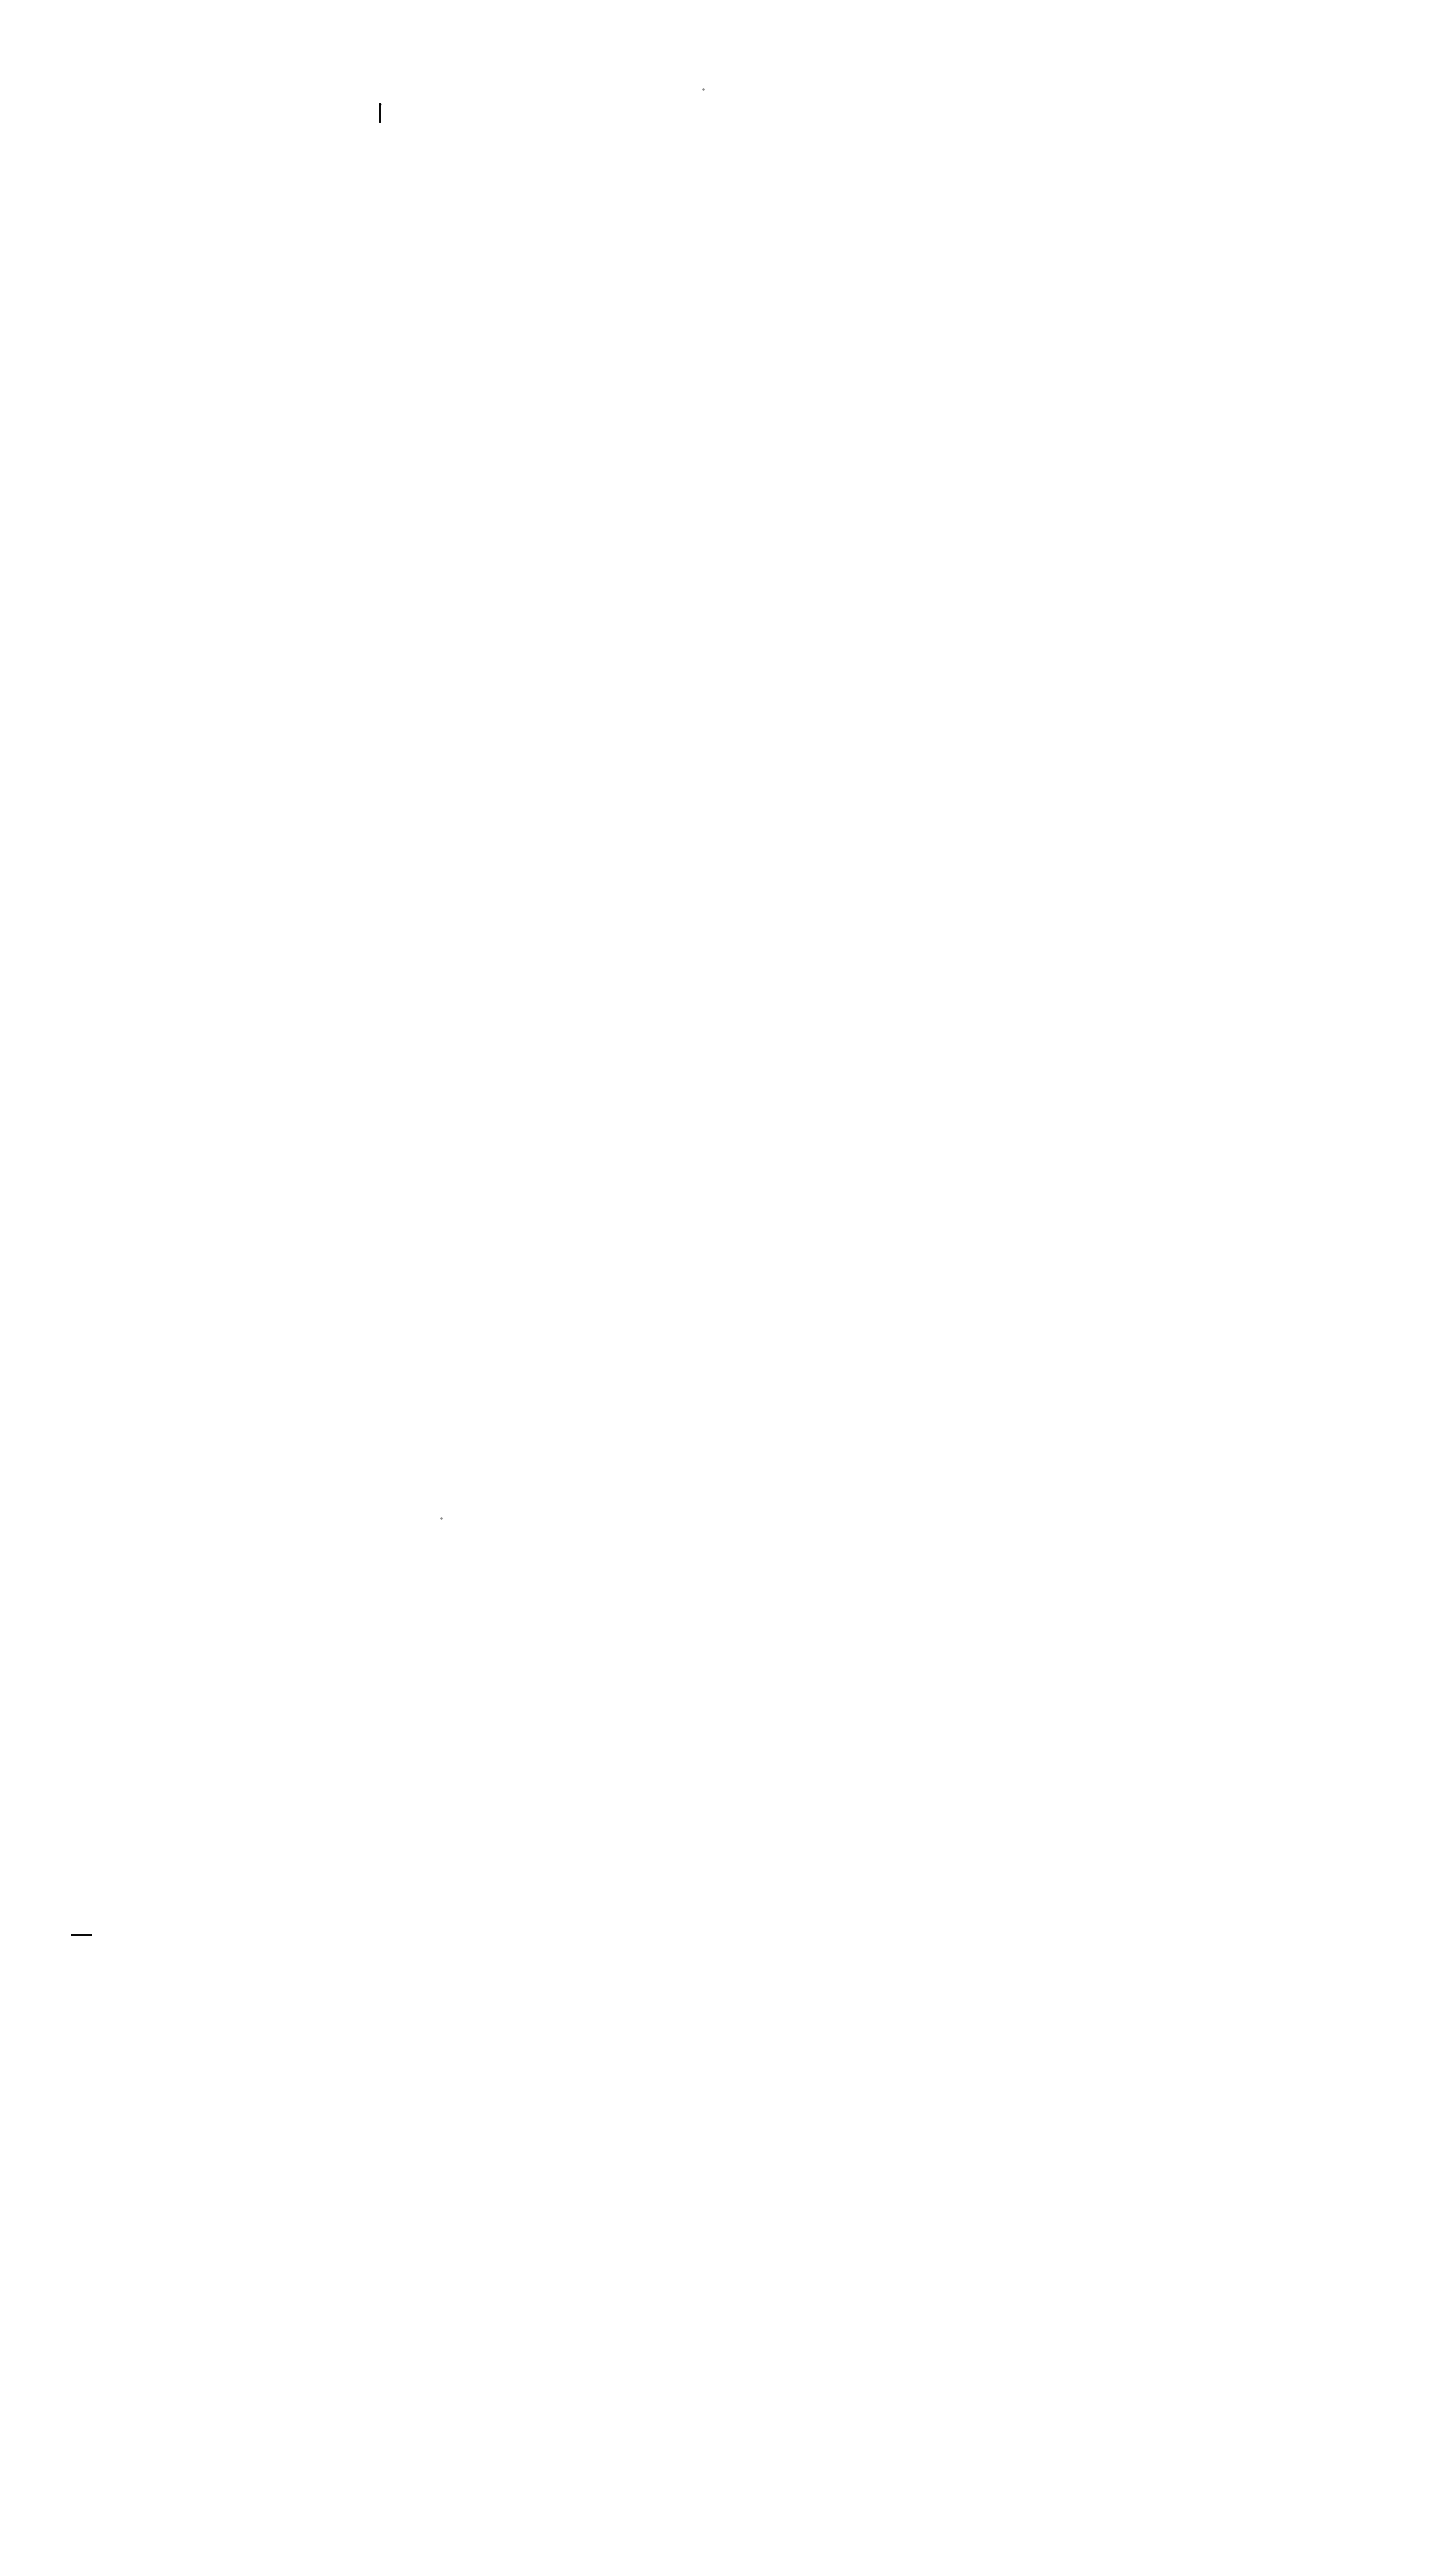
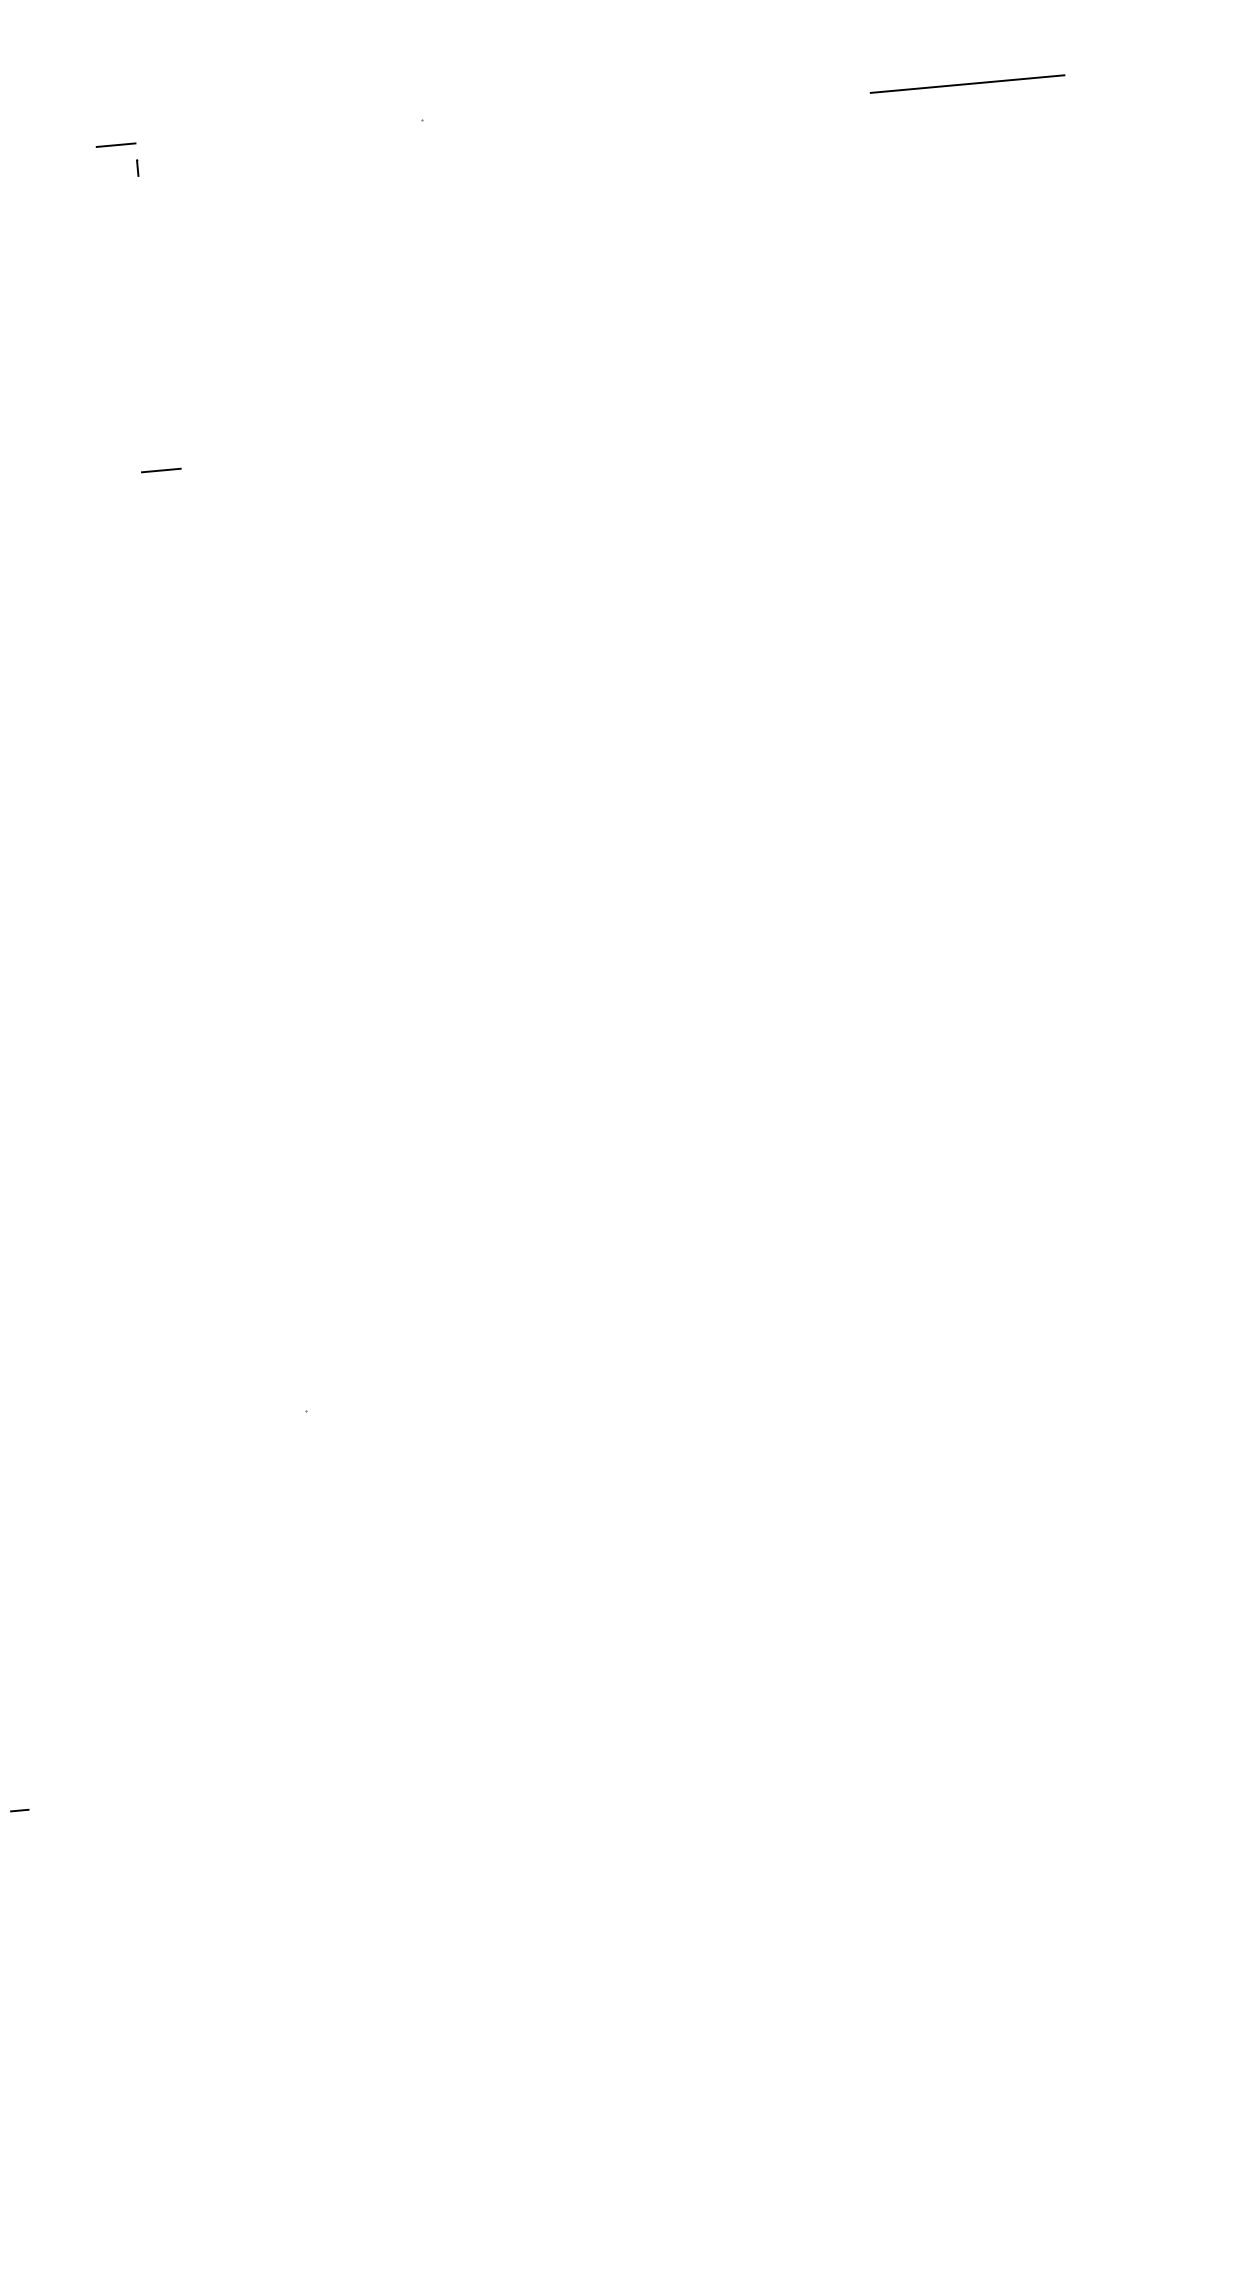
line: (358, 85) -> (116, 145), added
line: (1315, 103) -> (967, 84), added
line: (375, 453) -> (161, 470), added

